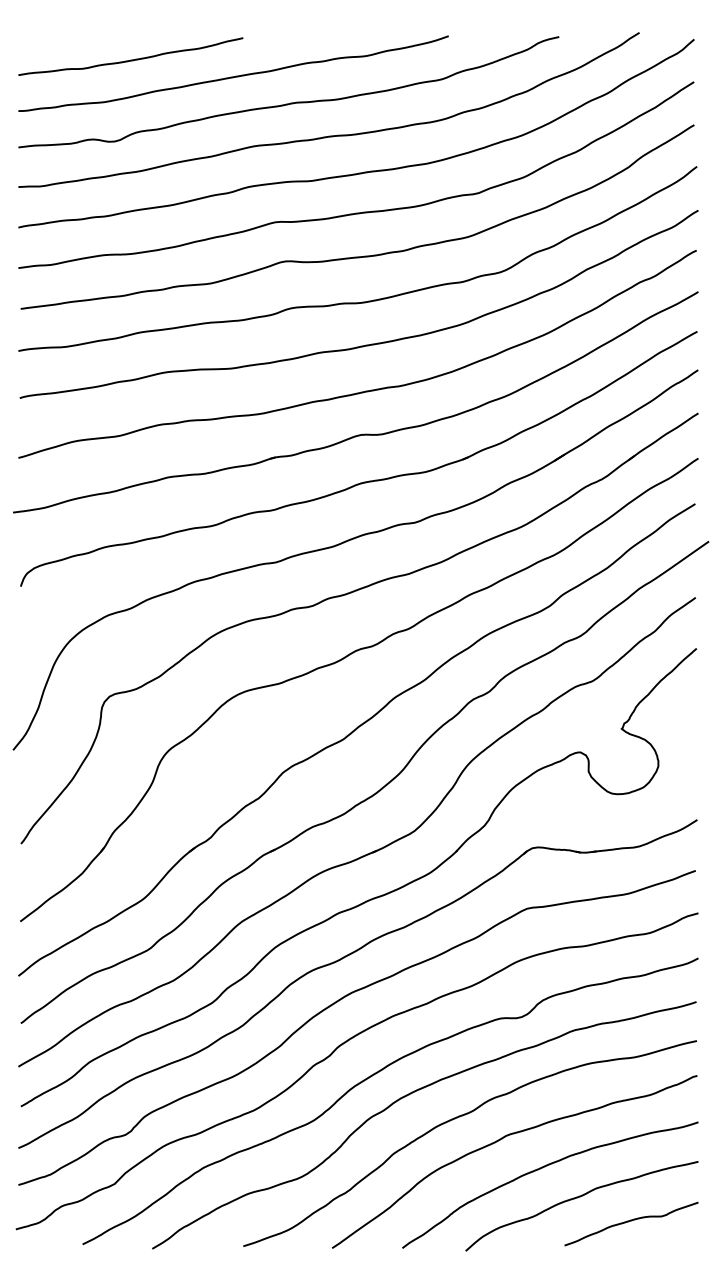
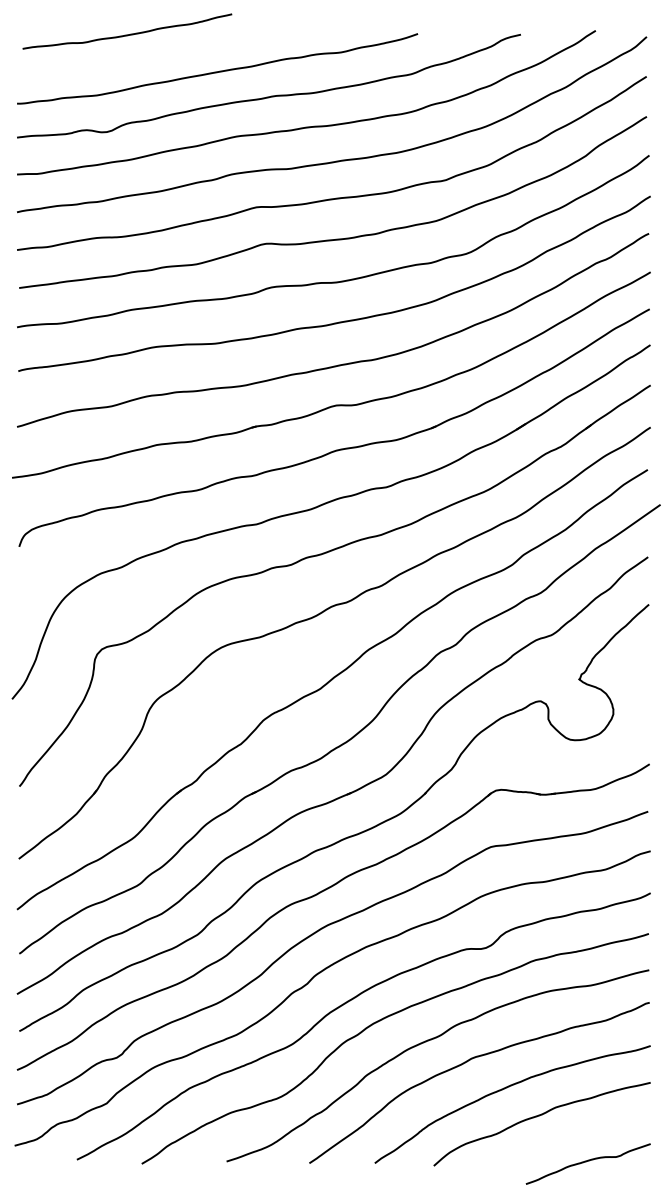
curve: (130, 59) -> (127, 34), moved
curve: (631, 1221) -> (588, 1161), moved

